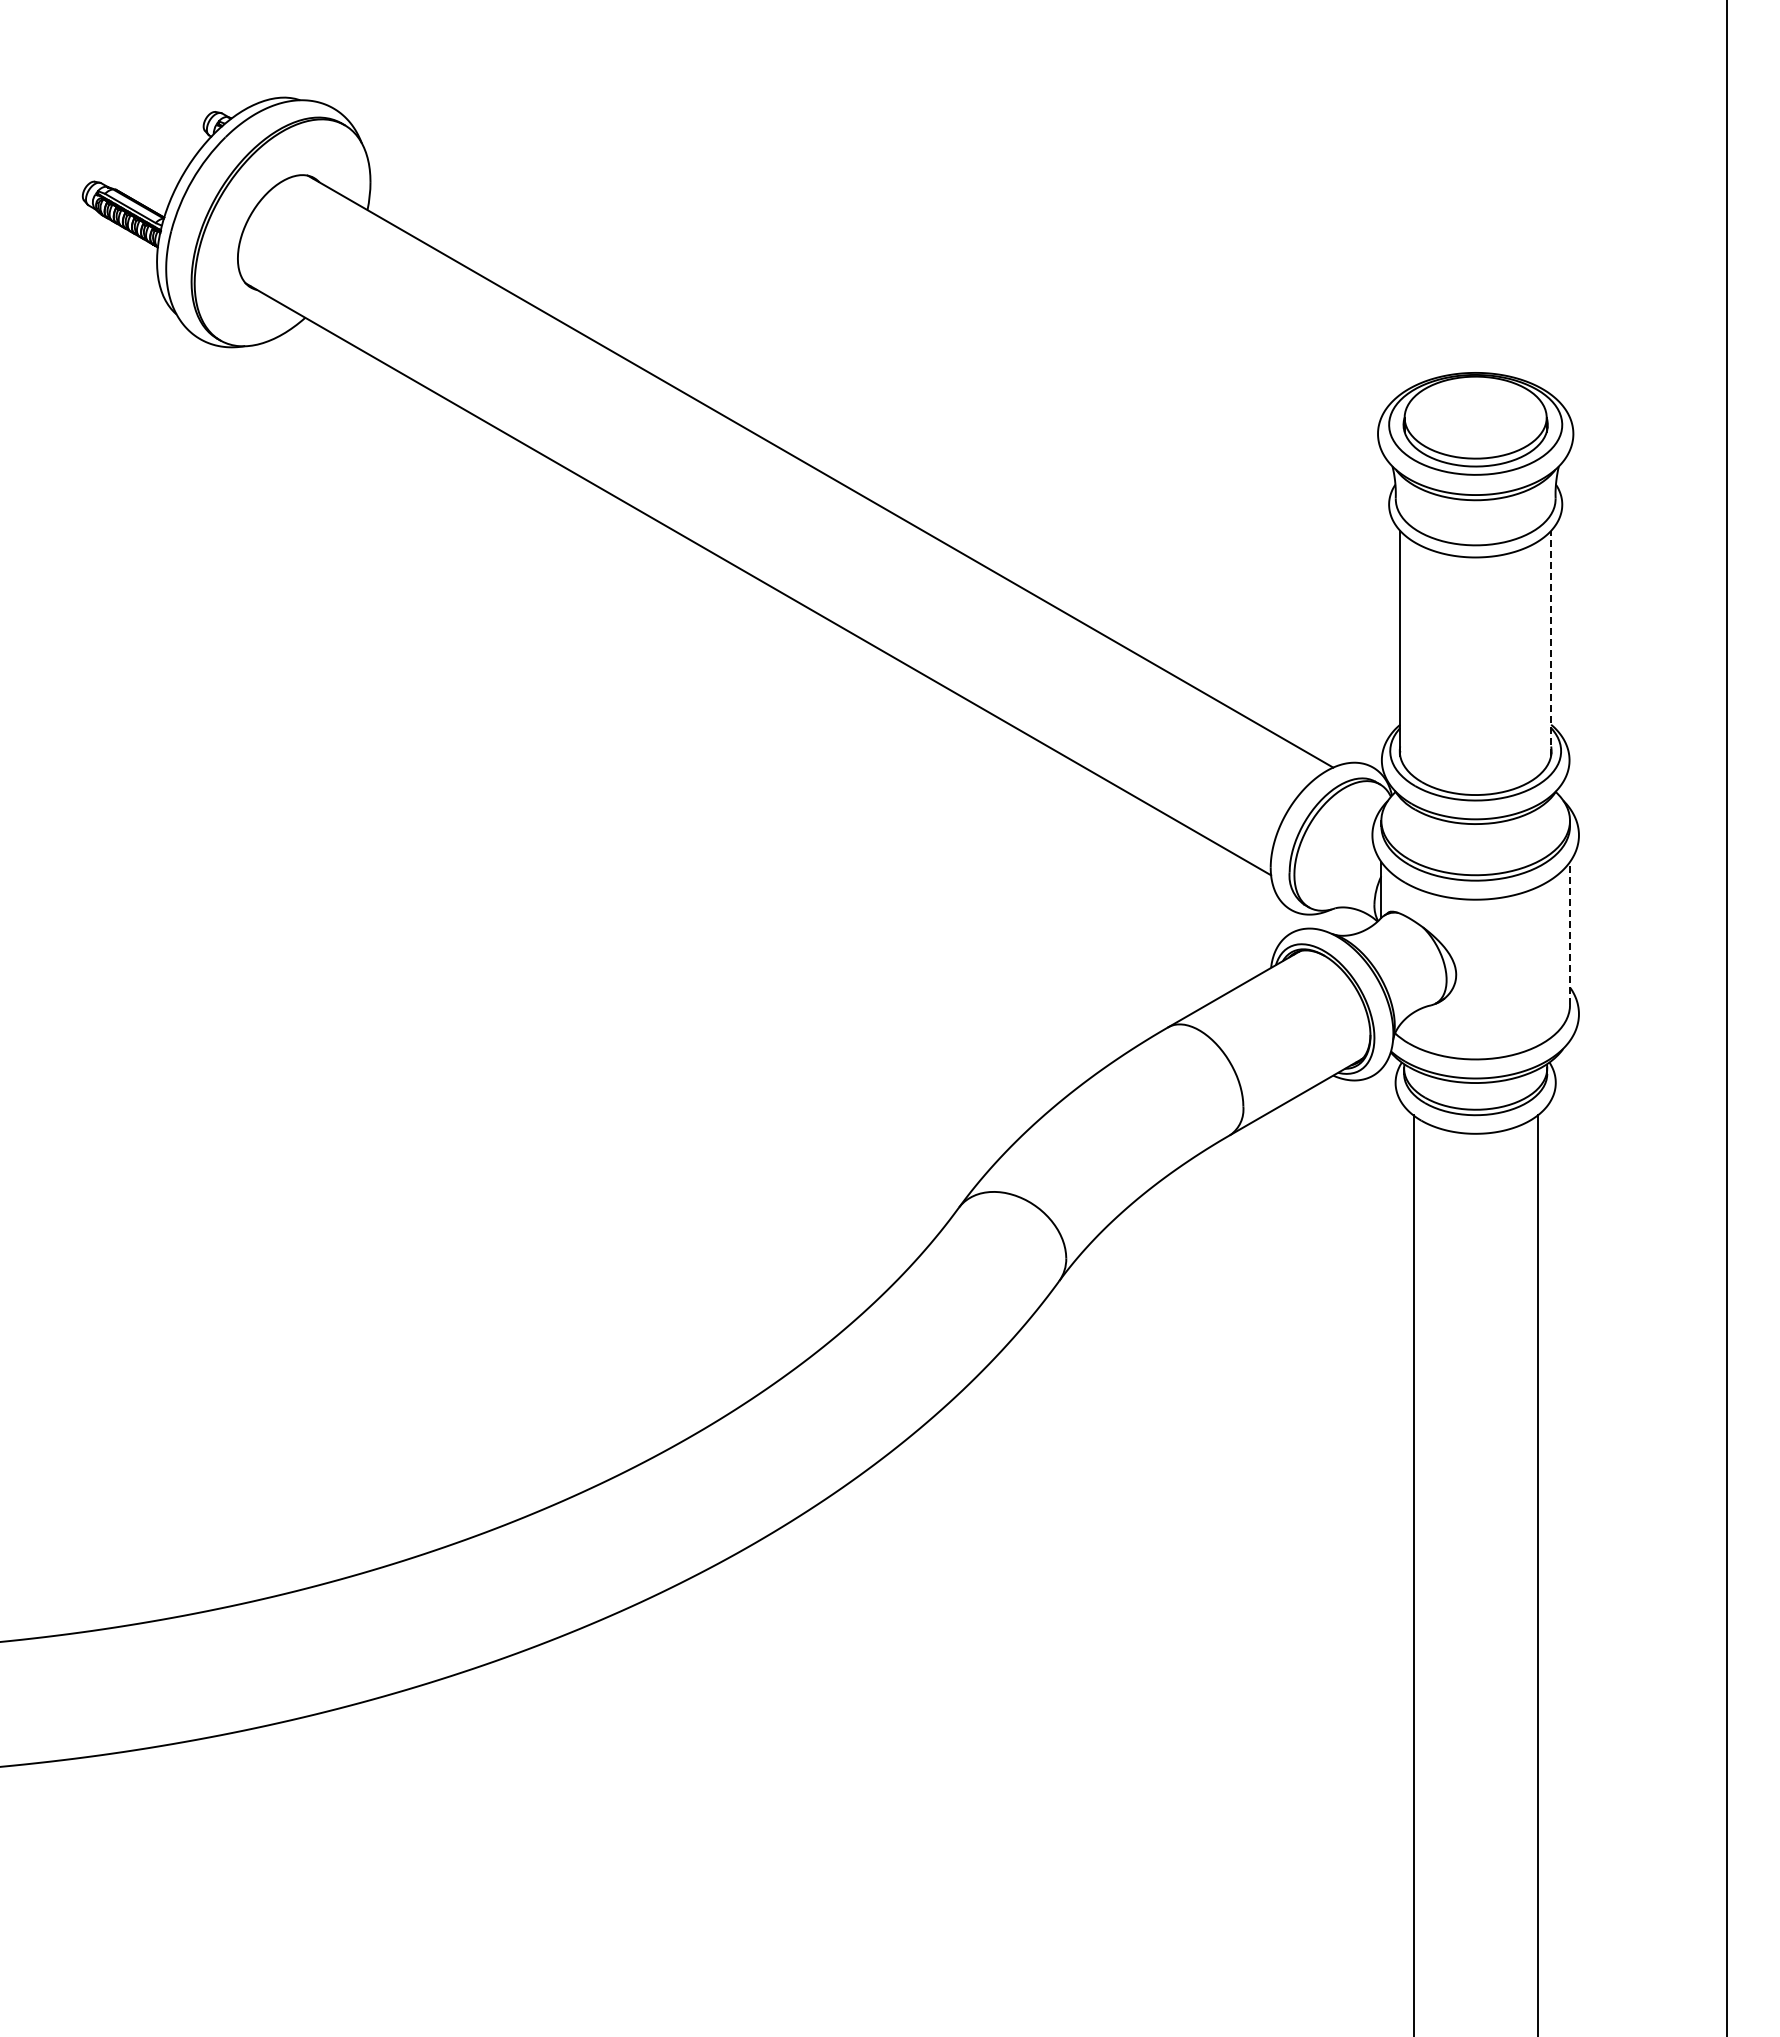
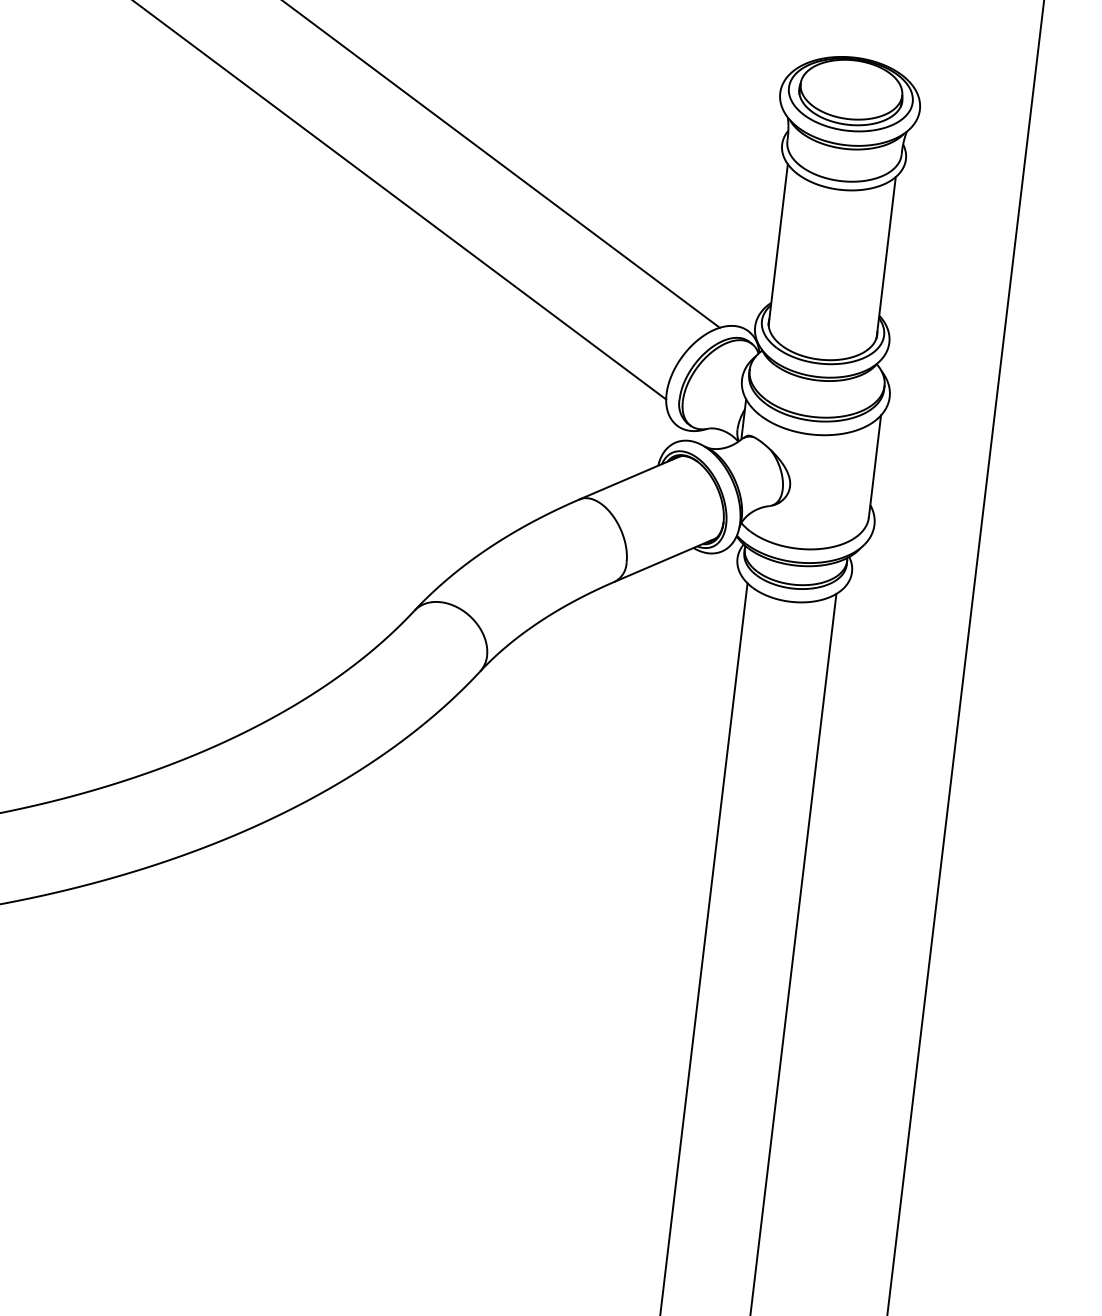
line: (1551, 643) -> (886, 257), dashed -> solid
line: (1570, 933) -> (875, 466), dashed -> solid

